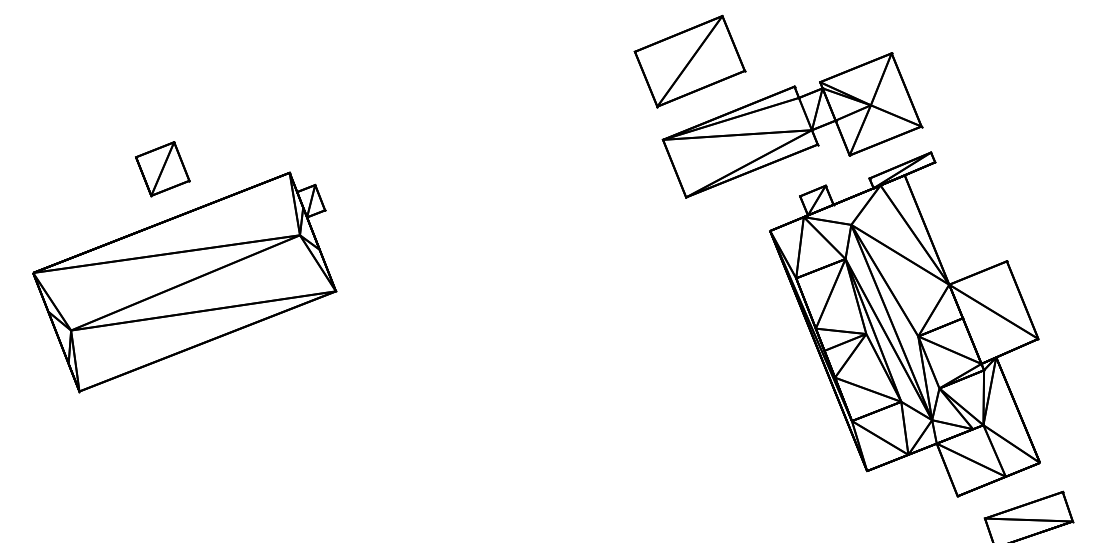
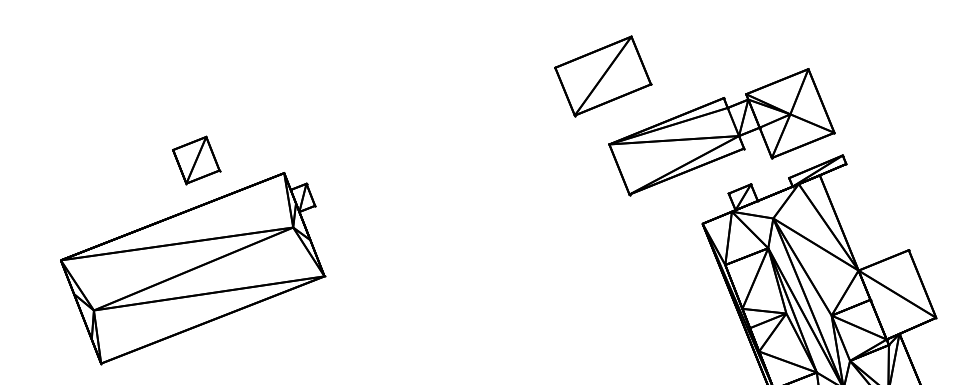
part: (689, 61) -> (602, 76), moved
part: (162, 169) -> (196, 160), moved

